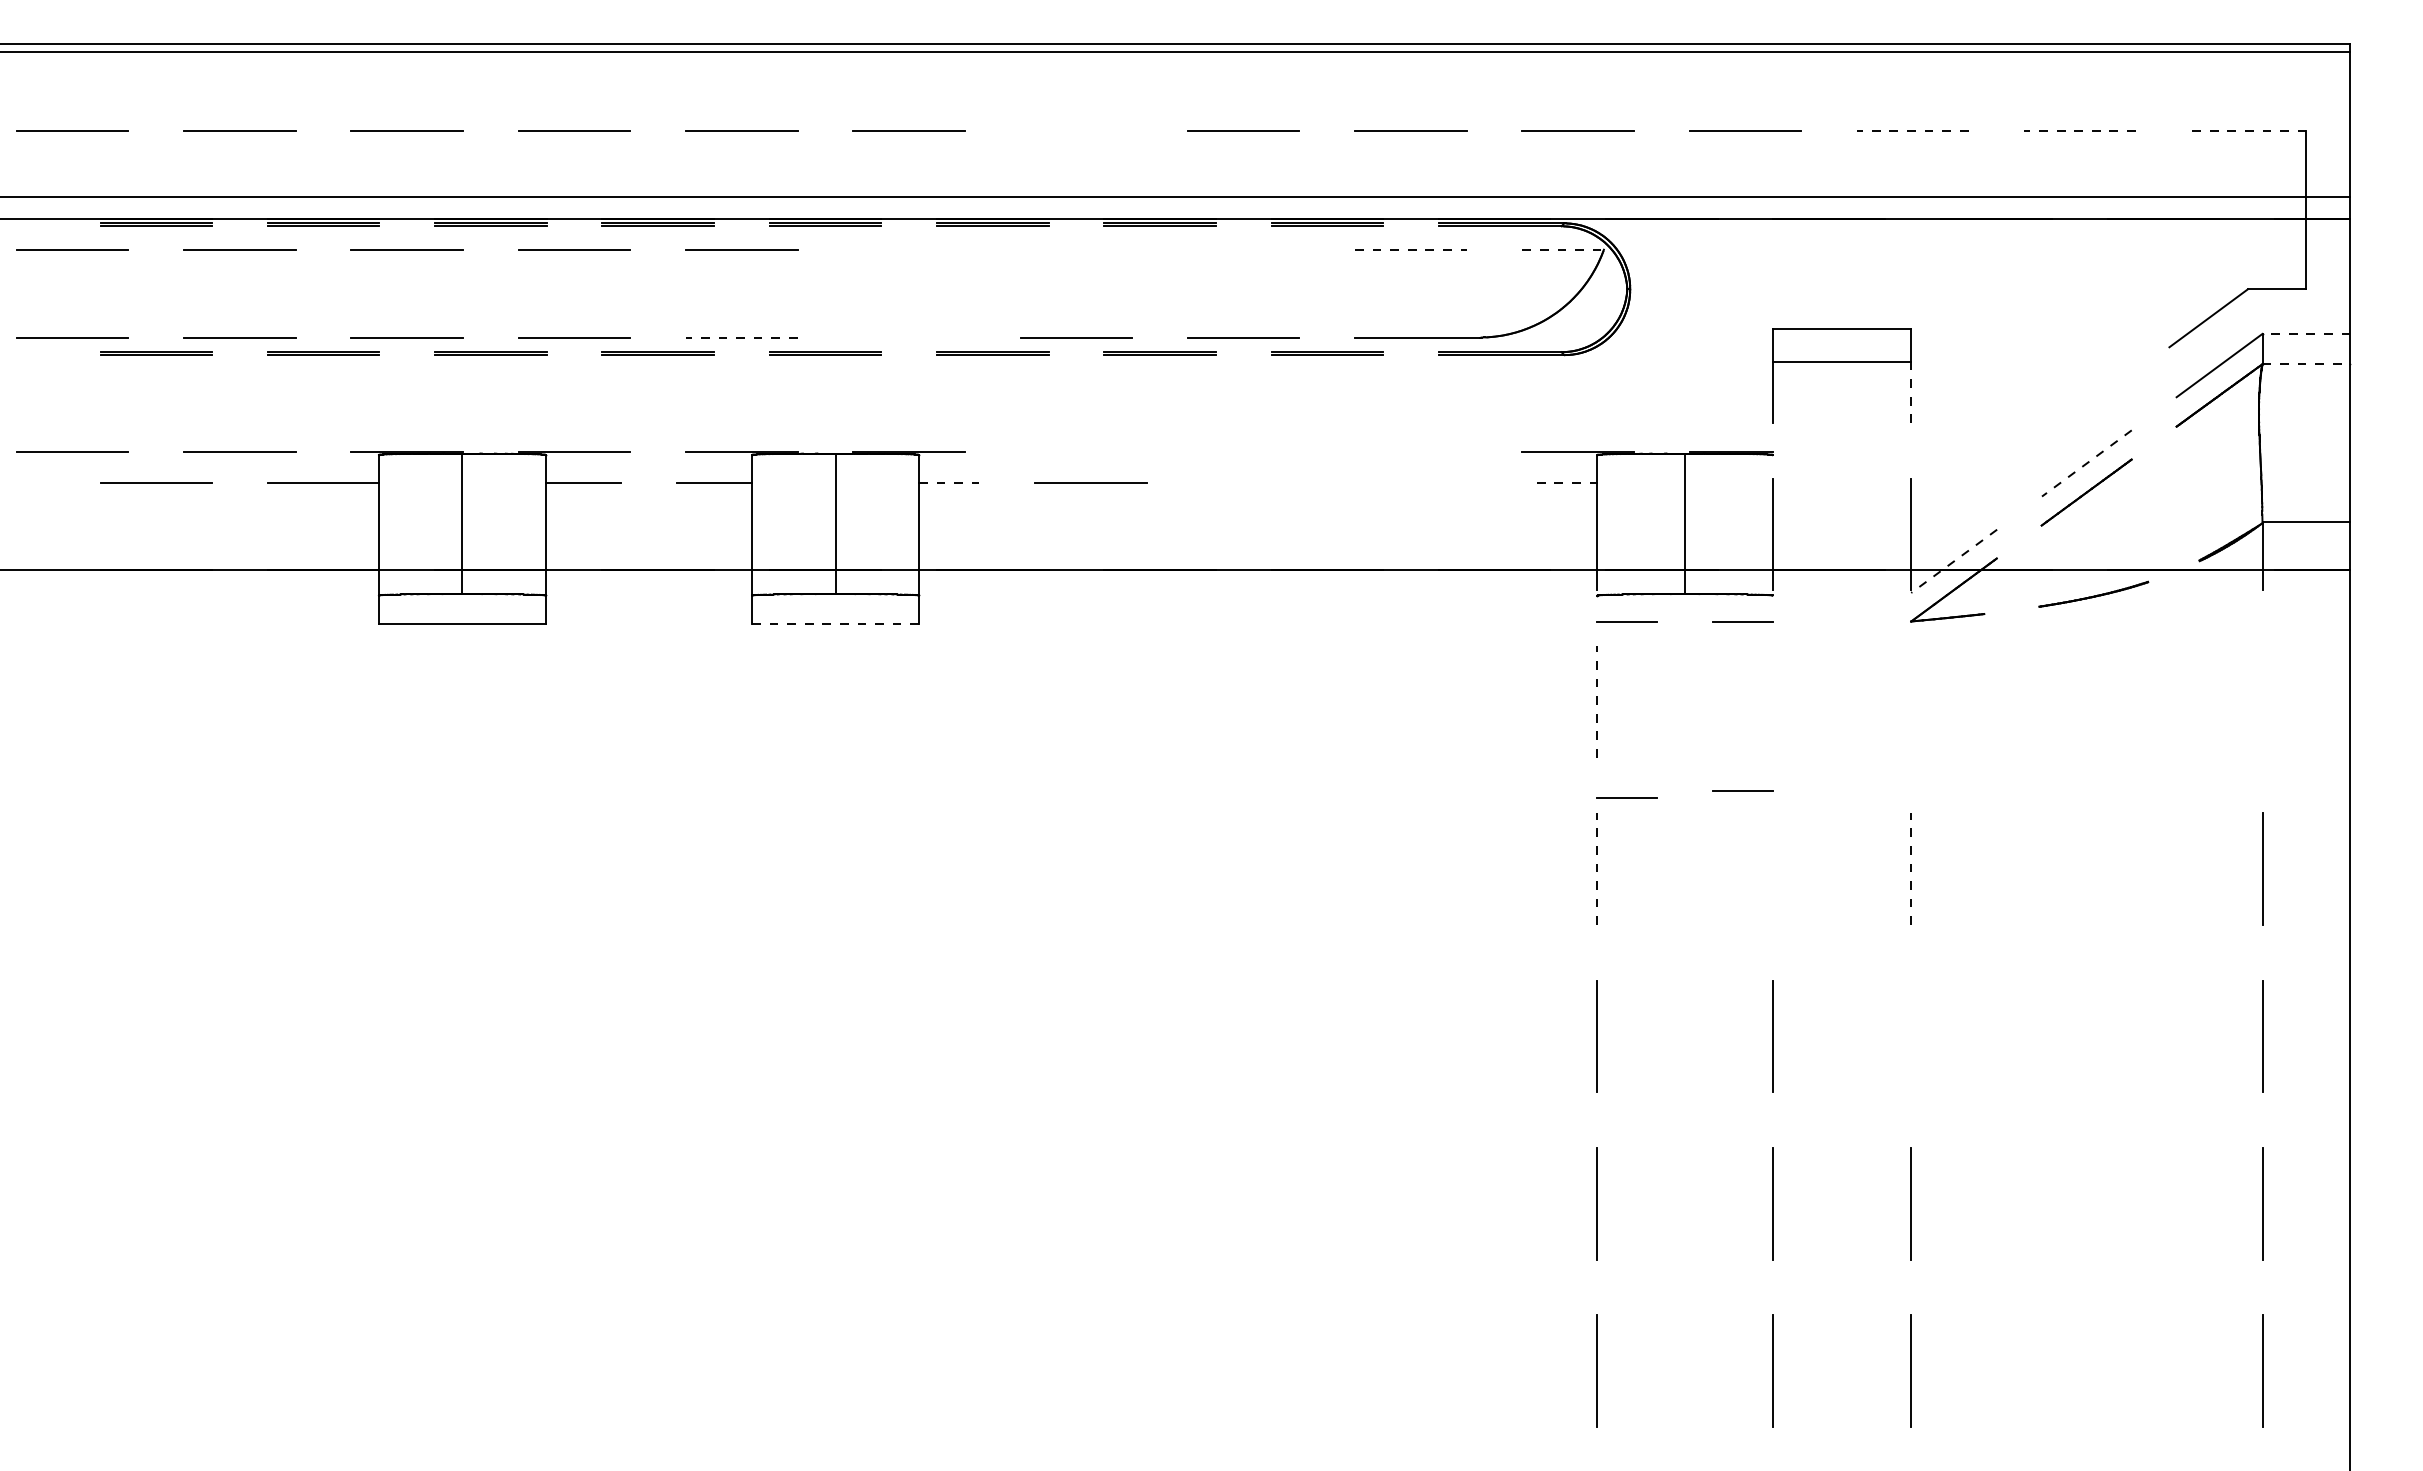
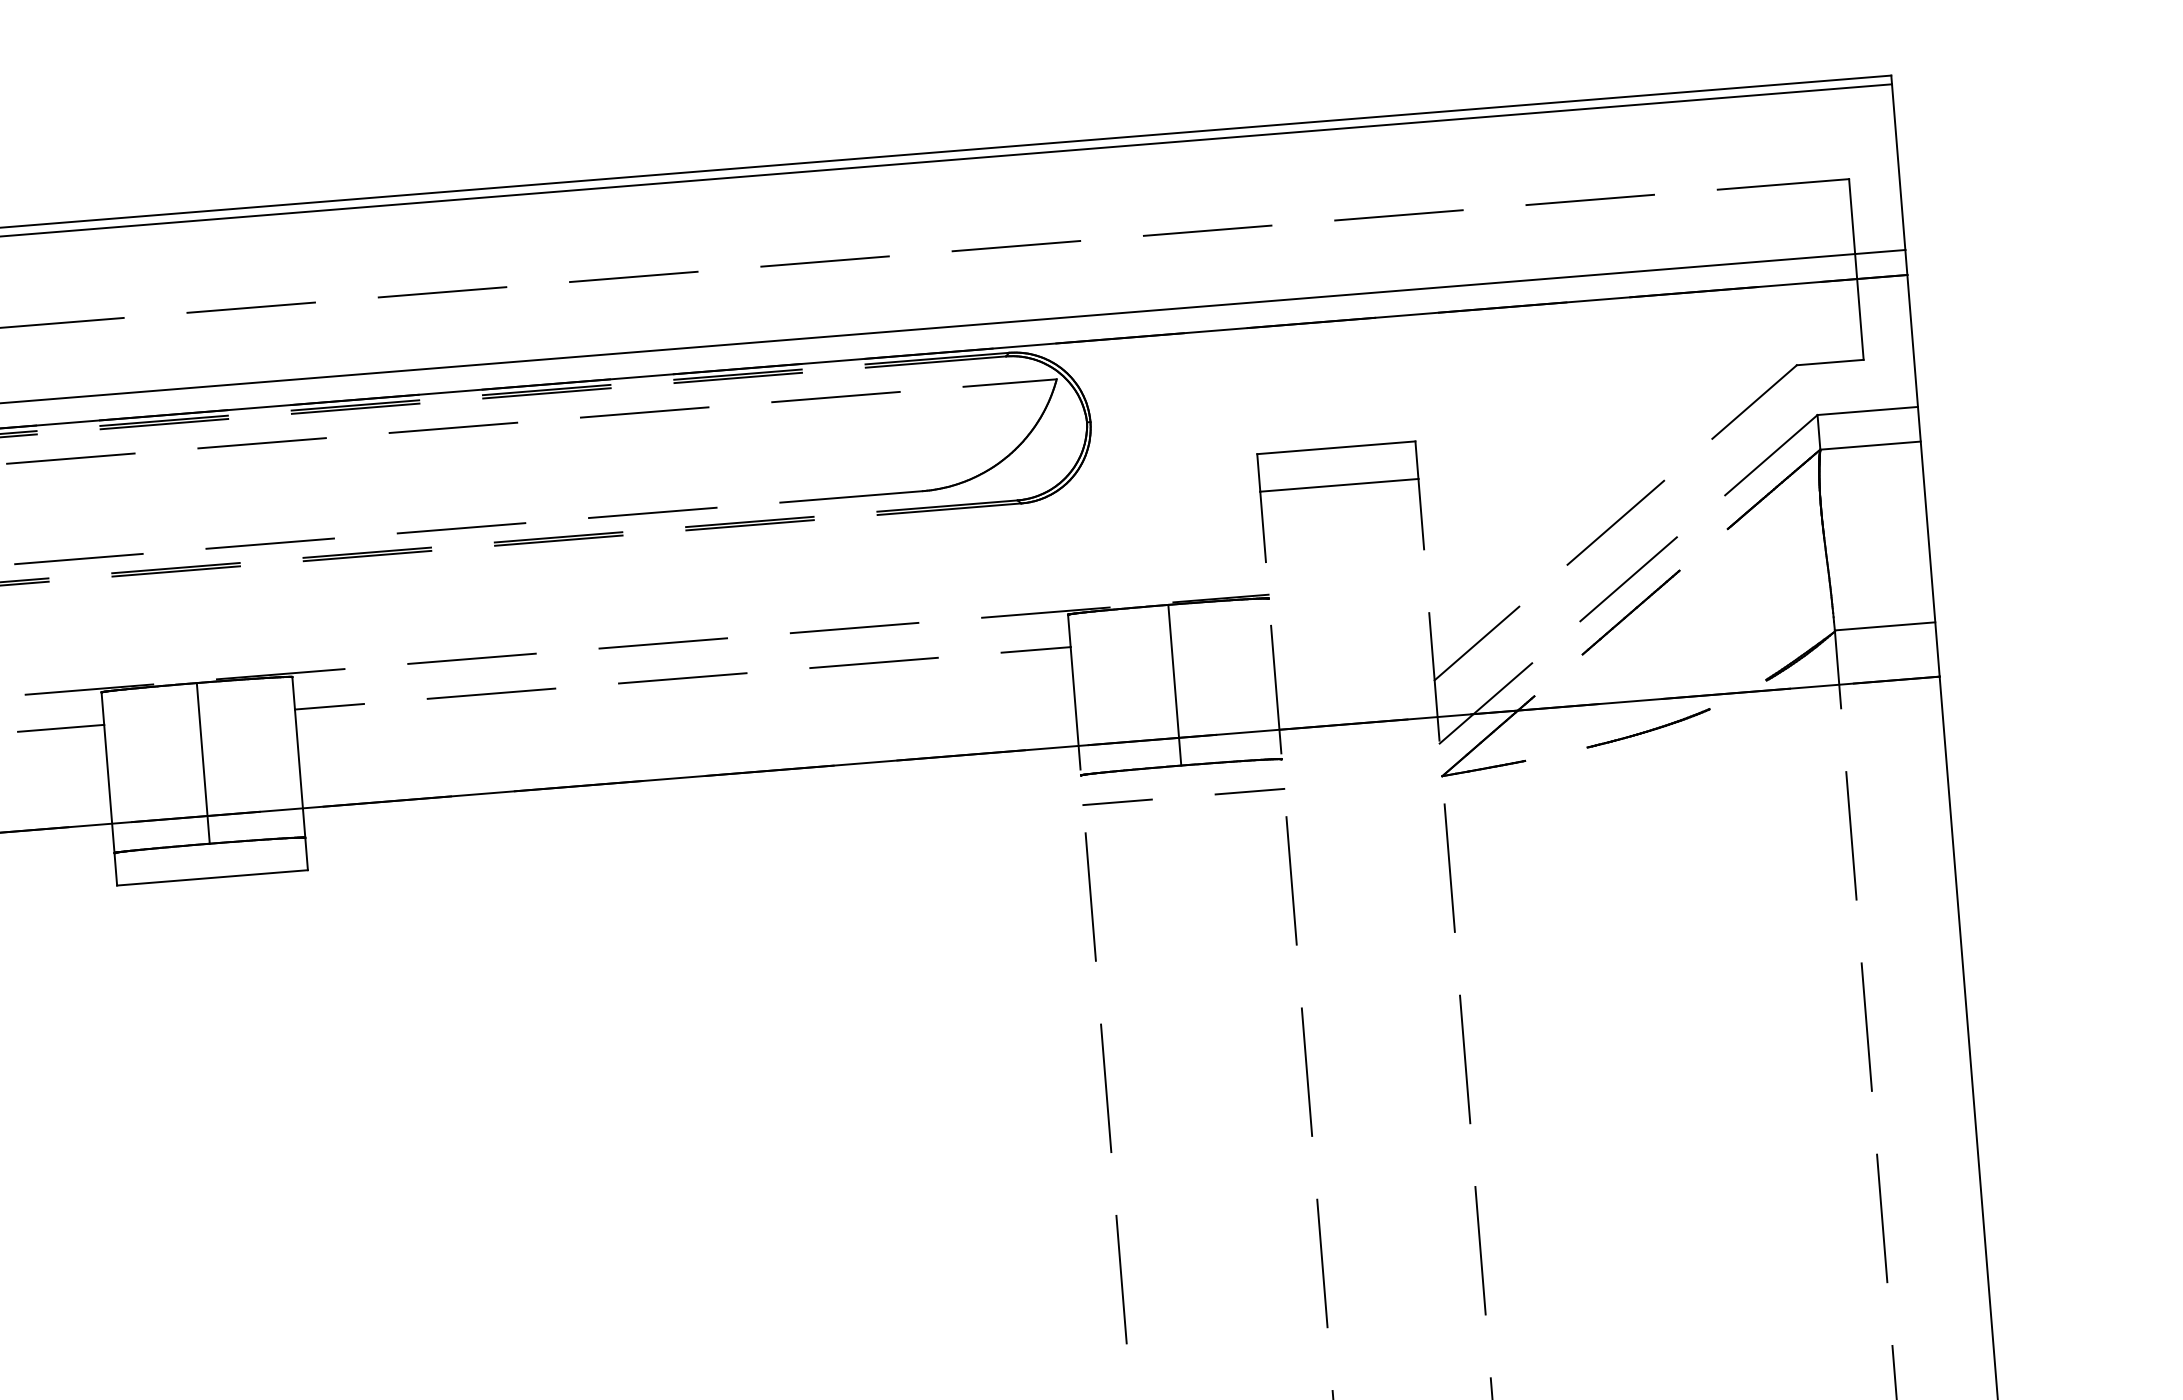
line: (1076, 130) -> (442, 291), added
line: (1912, 131) -> (1398, 215), dashed -> solid
line: (2080, 131) -> (1590, 200), dashed -> solid
line: (2248, 131) -> (1782, 184), dashed -> solid
line: (908, 249) -> (261, 443), added
line: (1076, 249) -> (453, 427), added
line: (1243, 249) -> (644, 412), added
line: (1410, 249) -> (835, 396), dashed -> solid
line: (1563, 249) -> (1010, 382), dashed -> solid
line: (2306, 333) -> (1867, 410), dashed -> solid
line: (741, 337) -> (78, 559), dashed -> solid
line: (908, 337) -> (269, 543), added
line: (2306, 364) -> (1870, 445), dashed -> solid
line: (1911, 392) -> (1421, 514), dashed -> solid
line: (2079, 413) -> (1615, 522), added
line: (1076, 451) -> (472, 658), added
line: (1243, 451) -> (663, 643), added
line: (1410, 451) -> (854, 627), added
line: (2086, 463) -> (1628, 579), dashed -> solid
line: (949, 483) -> (329, 706), dashed -> solid
line: (1257, 483) -> (682, 678), added
line: (1425, 483) -> (874, 663), added
line: (1567, 483) -> (1036, 650), dashed -> solid
line: (1950, 508) -> (1476, 643), added
line: (1953, 561) -> (1485, 703), dashed -> solid
line: (836, 623) -> (213, 877), dashed -> solid
line: (1597, 701) -> (1090, 896), dashed -> solid
line: (1772, 701) -> (1291, 880), added
line: (1911, 701) -> (1450, 867), added
line: (2262, 701) -> (1851, 835), added
line: (1742, 790) -> (1264, 984), removed
line: (1626, 797) -> (1132, 1003), removed
line: (1772, 868) -> (1306, 1071), added
line: (1597, 869) -> (1106, 1088), dashed -> solid
line: (1911, 869) -> (1465, 1059), dashed -> solid
line: (1910, 1036) -> (1479, 1250), added

